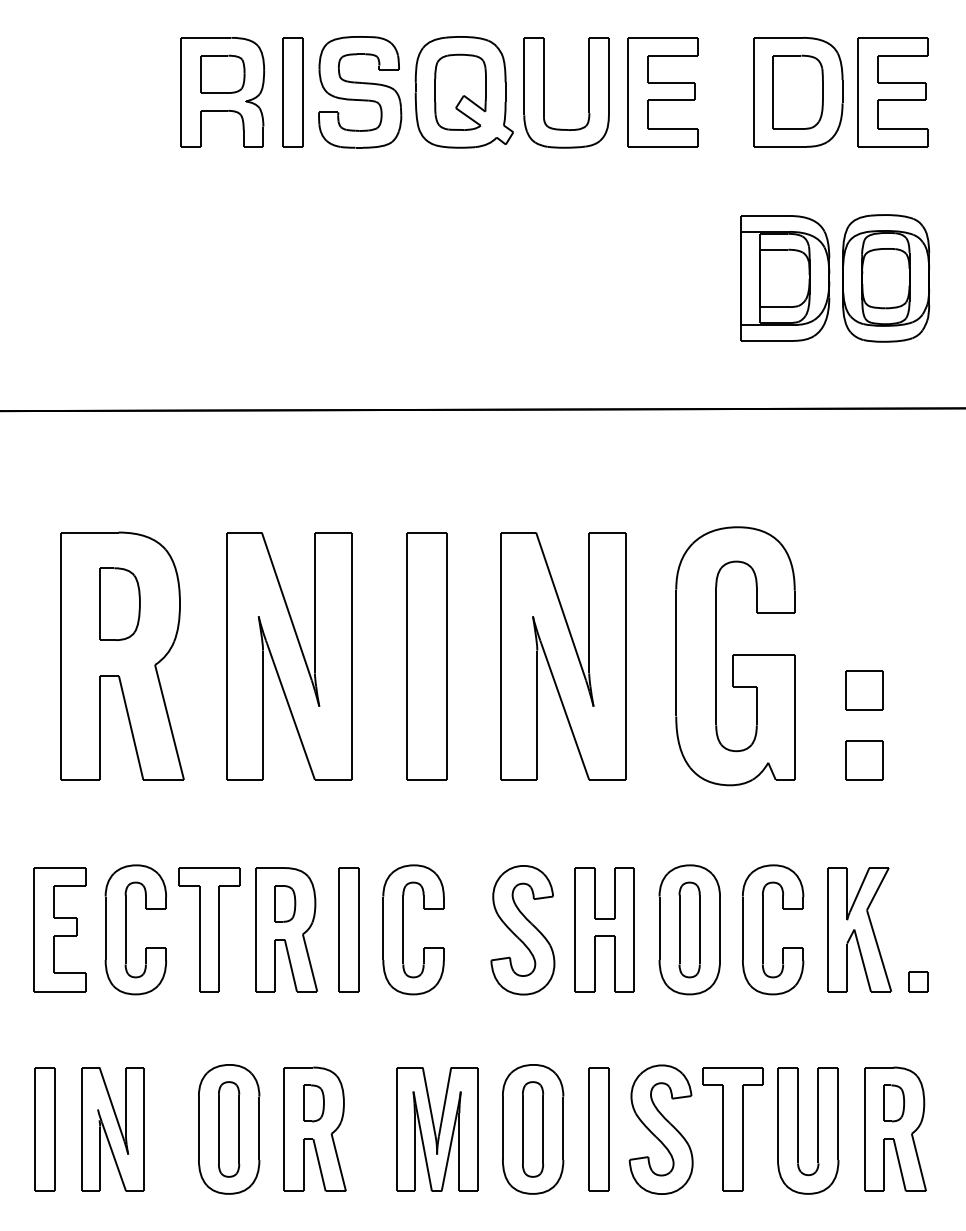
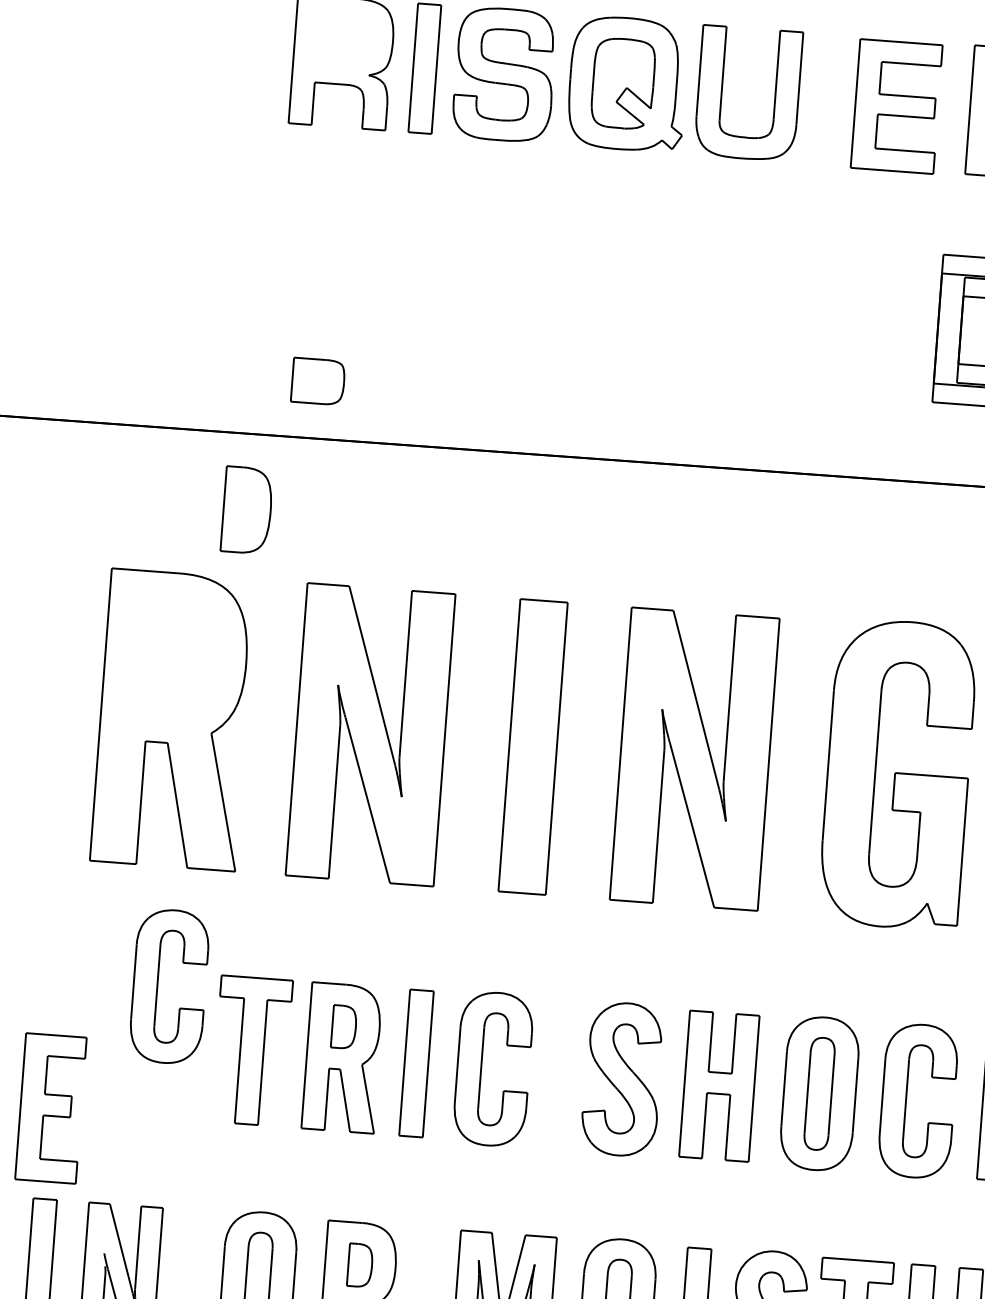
part: (222, 73) -> (317, 380), moved
part: (662, 92) -> (895, 106), moved
part: (119, 603) -> (246, 509), moved
part: (59, 929) -> (50, 1107), moved
part: (126, 929) -> (158, 985), moved

